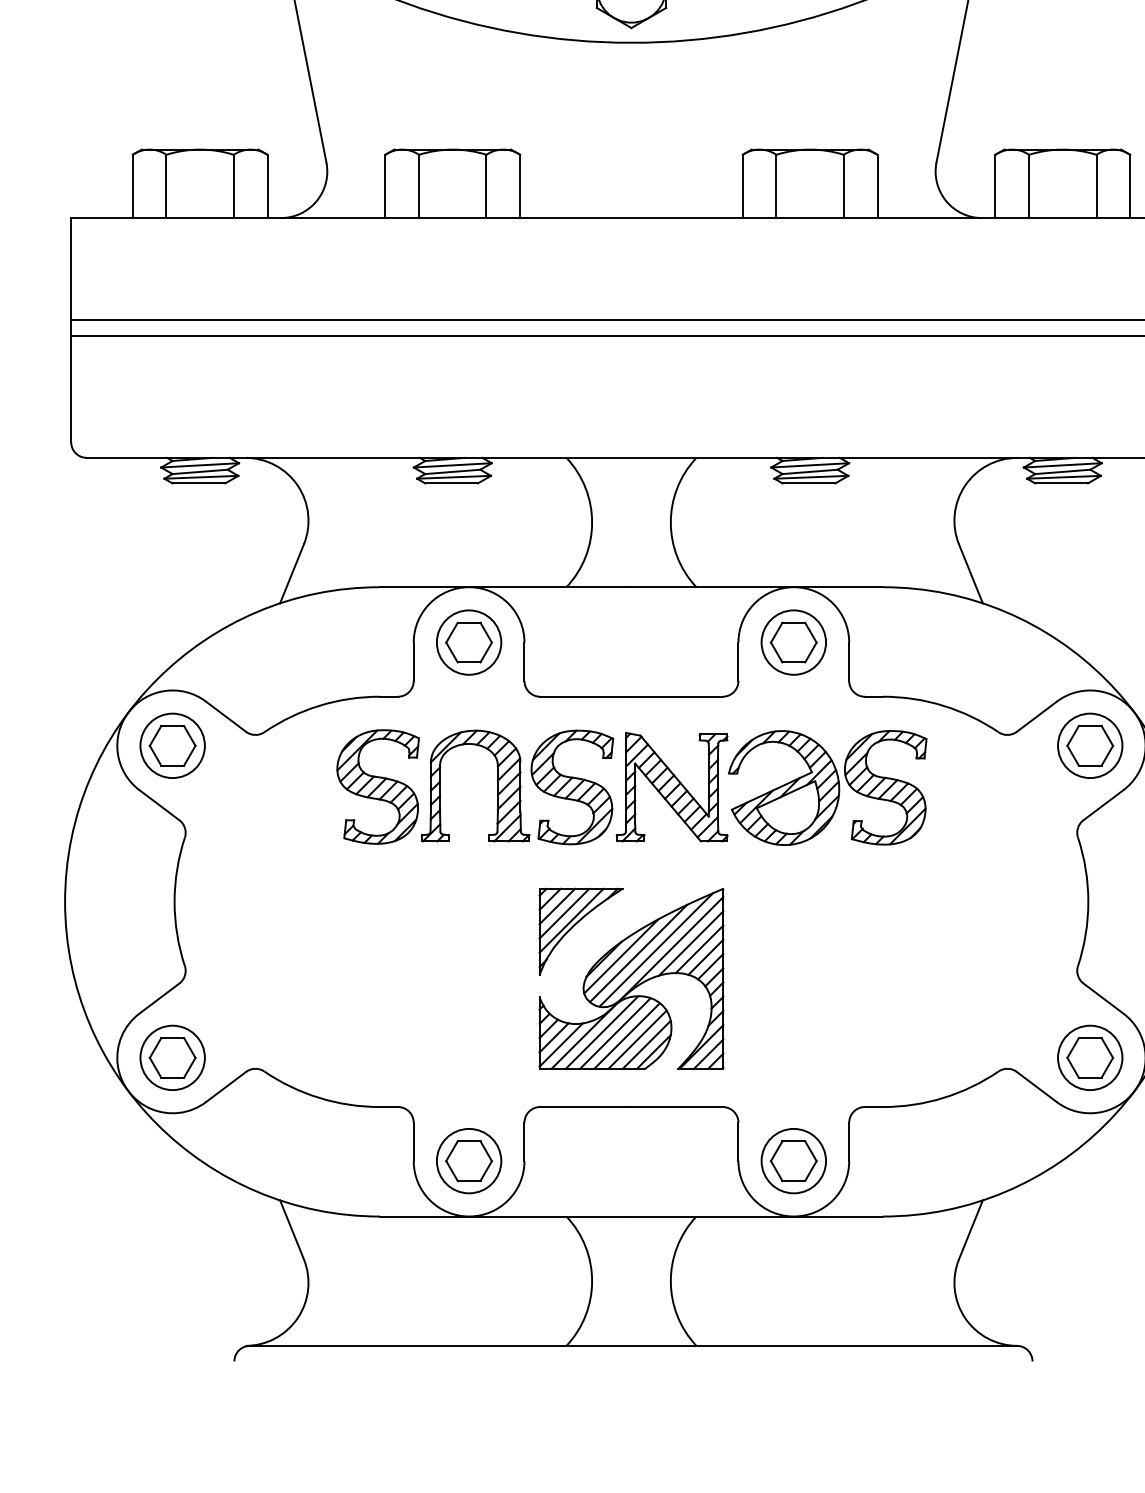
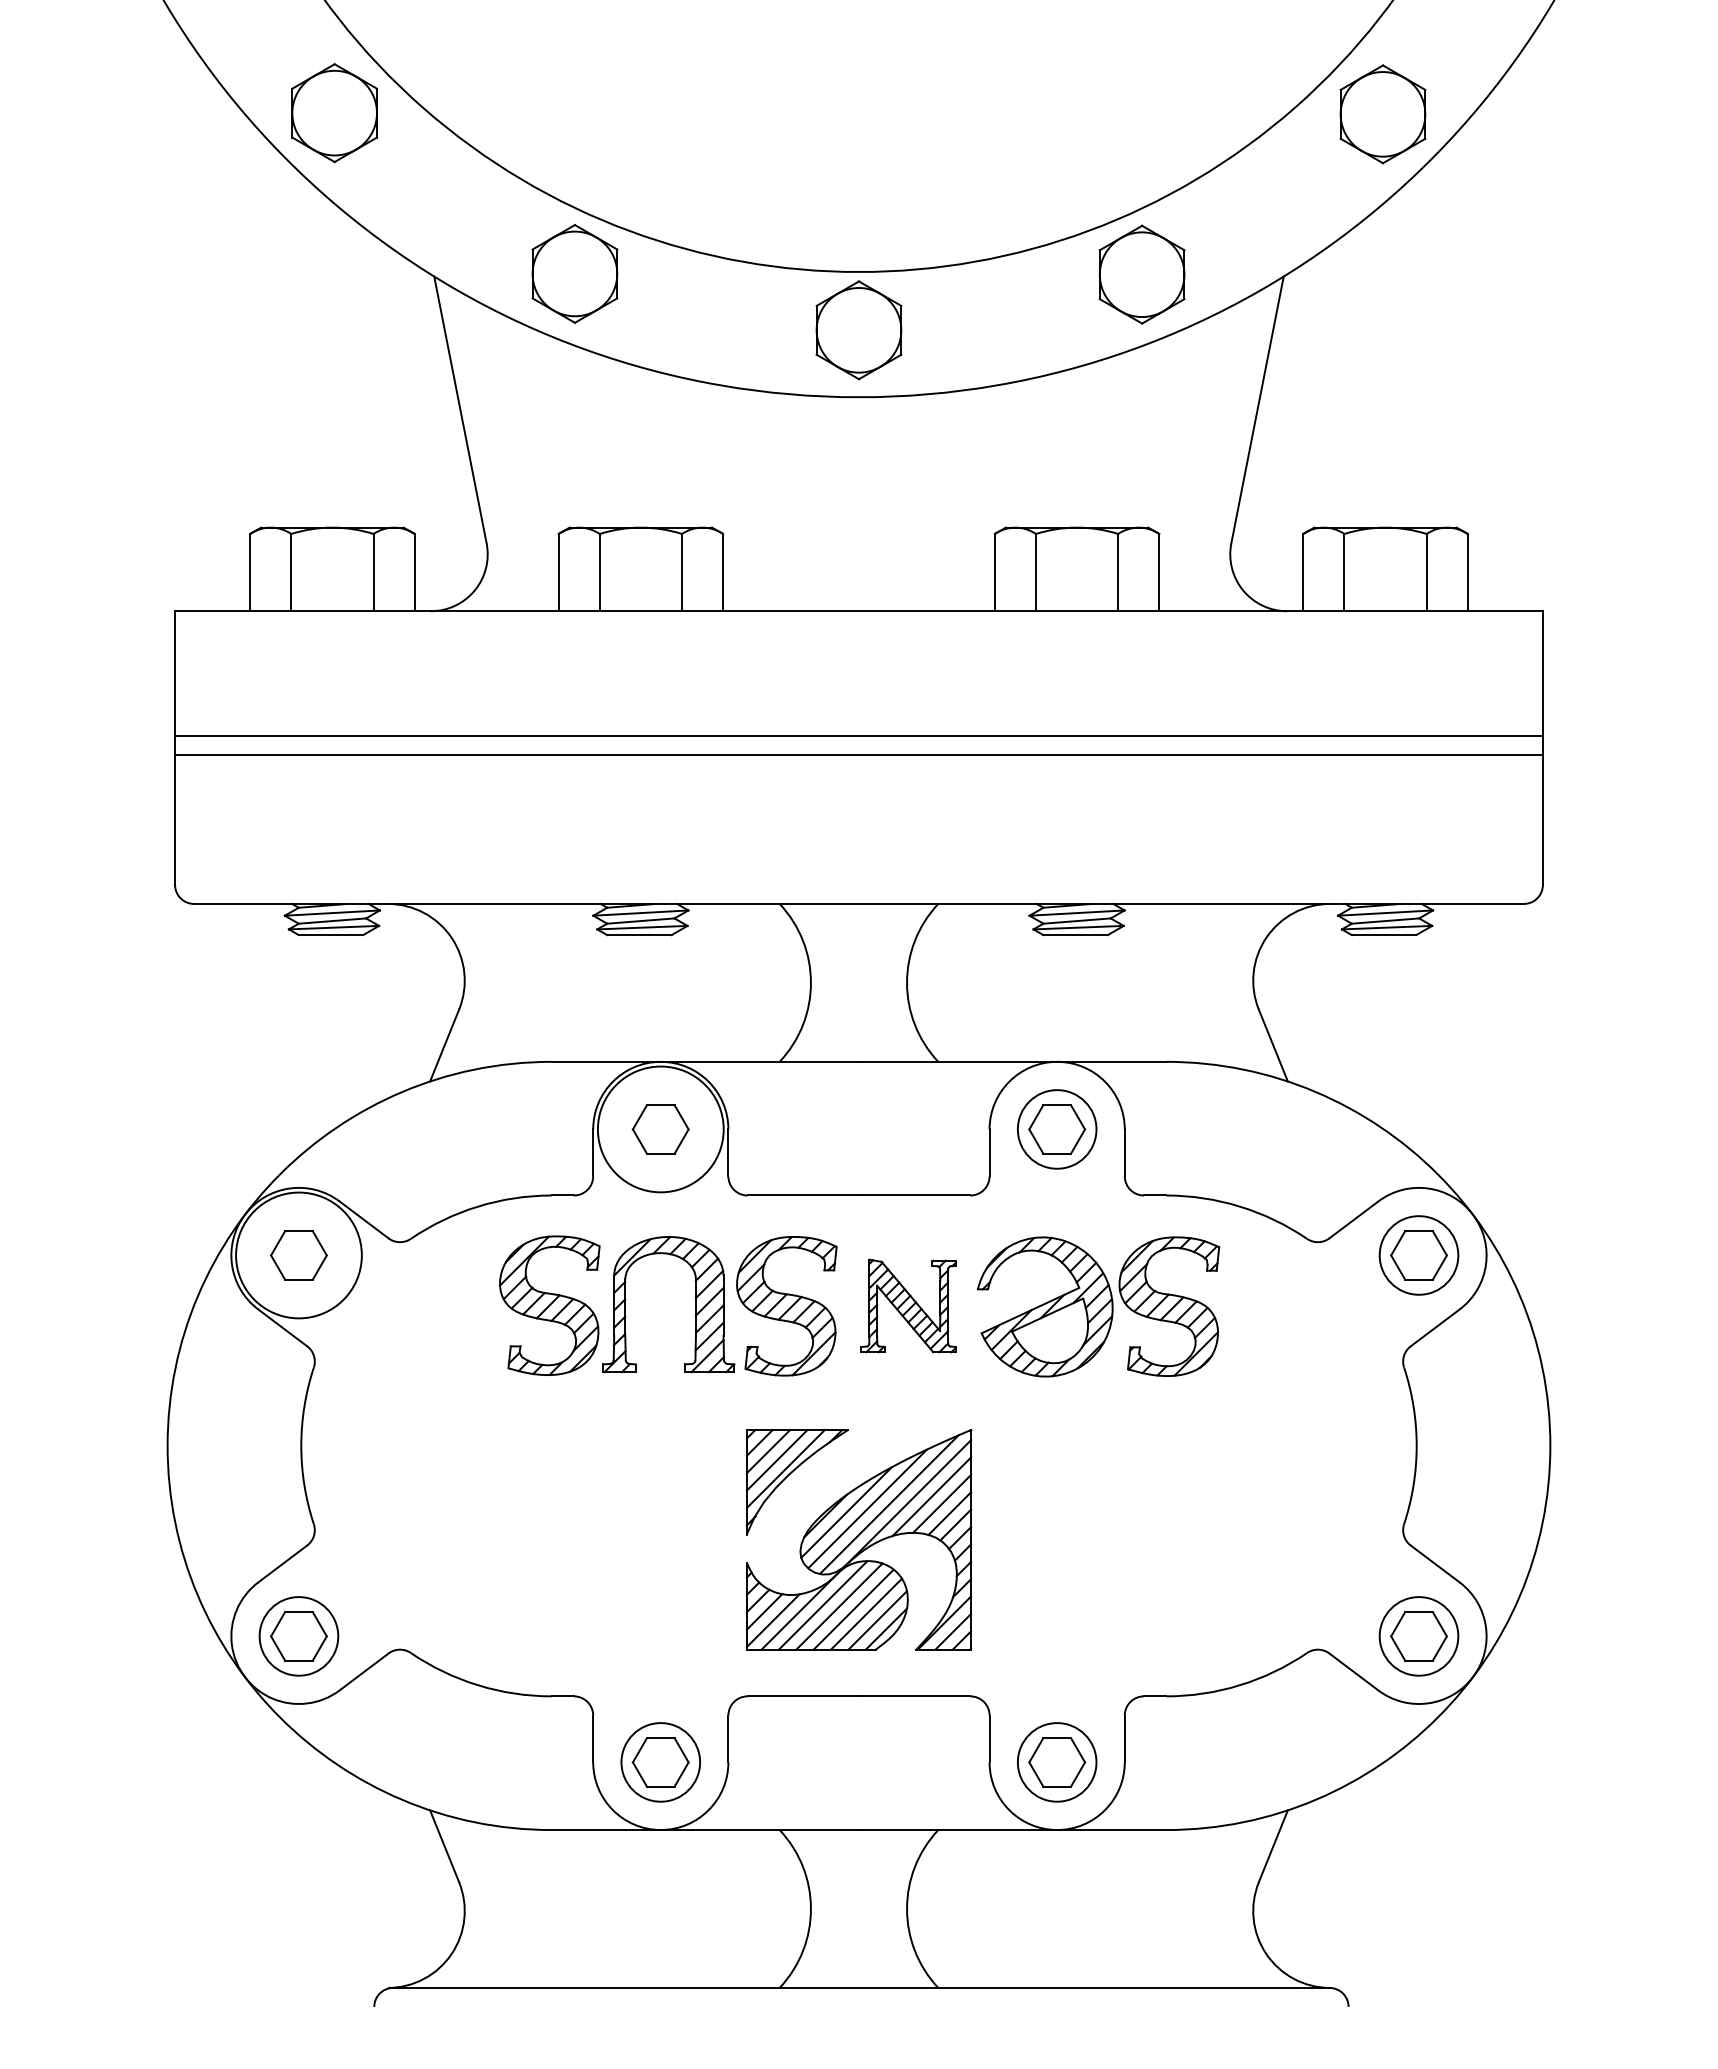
circle: (468, 642) -> (660, 1129), size x1.6
circle: (172, 745) -> (298, 1255), size x1.6
part: (672, 786) -> (908, 1305), size x0.7

